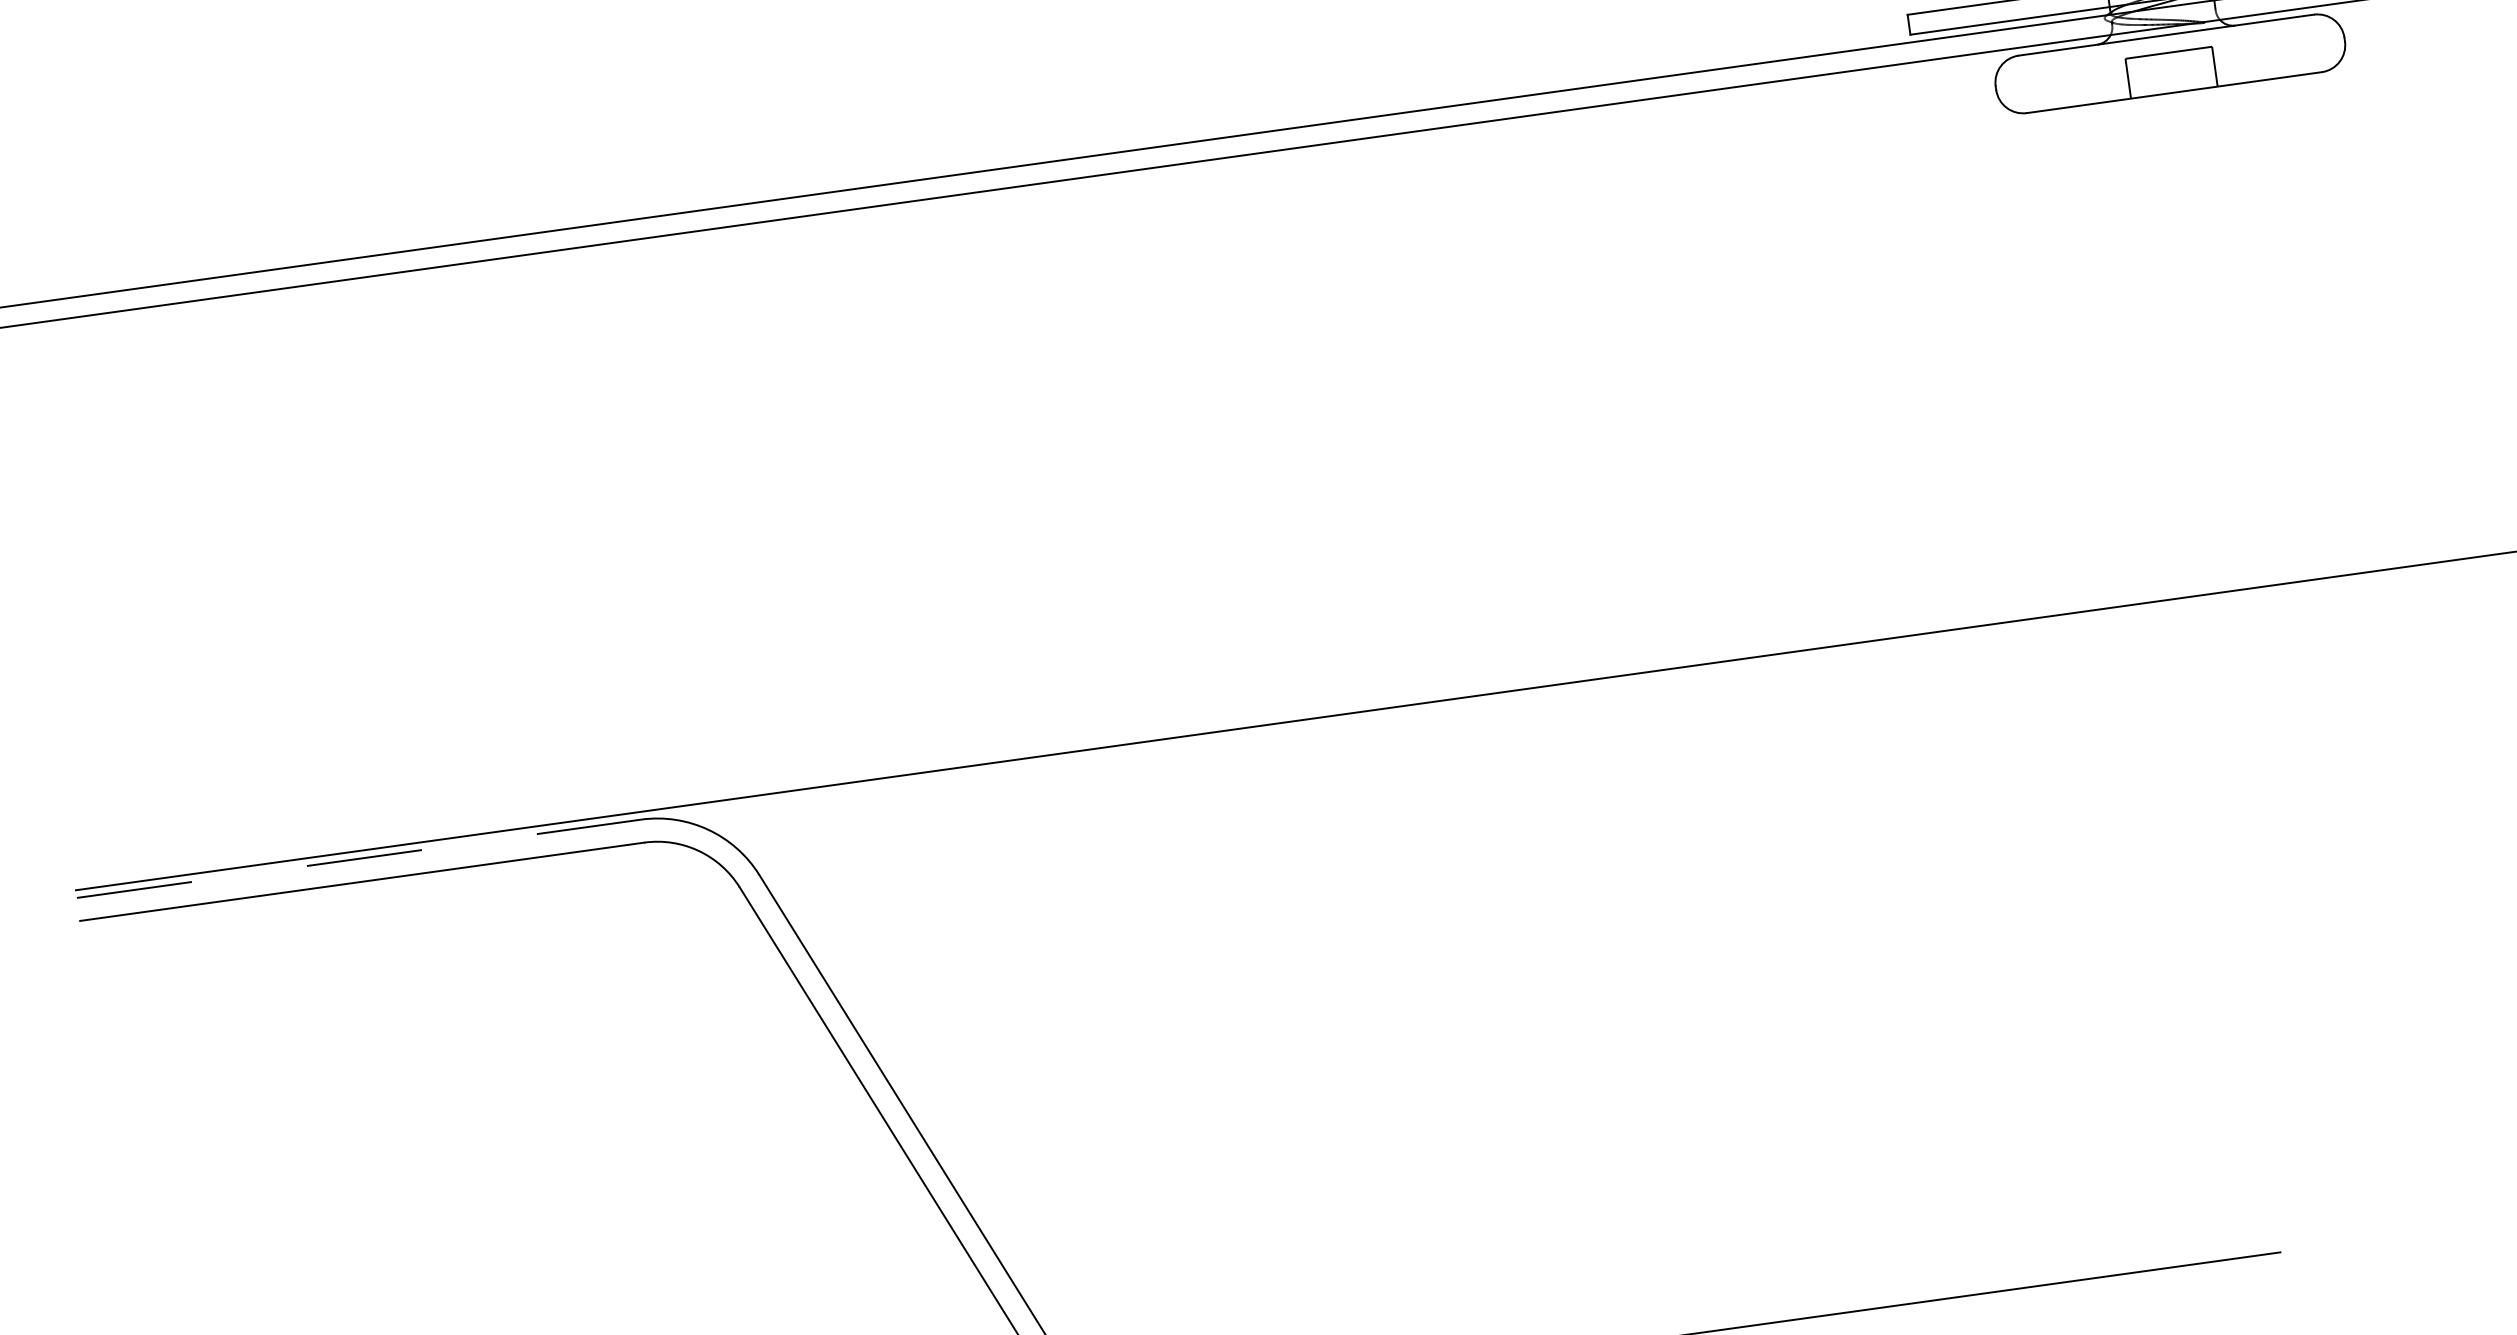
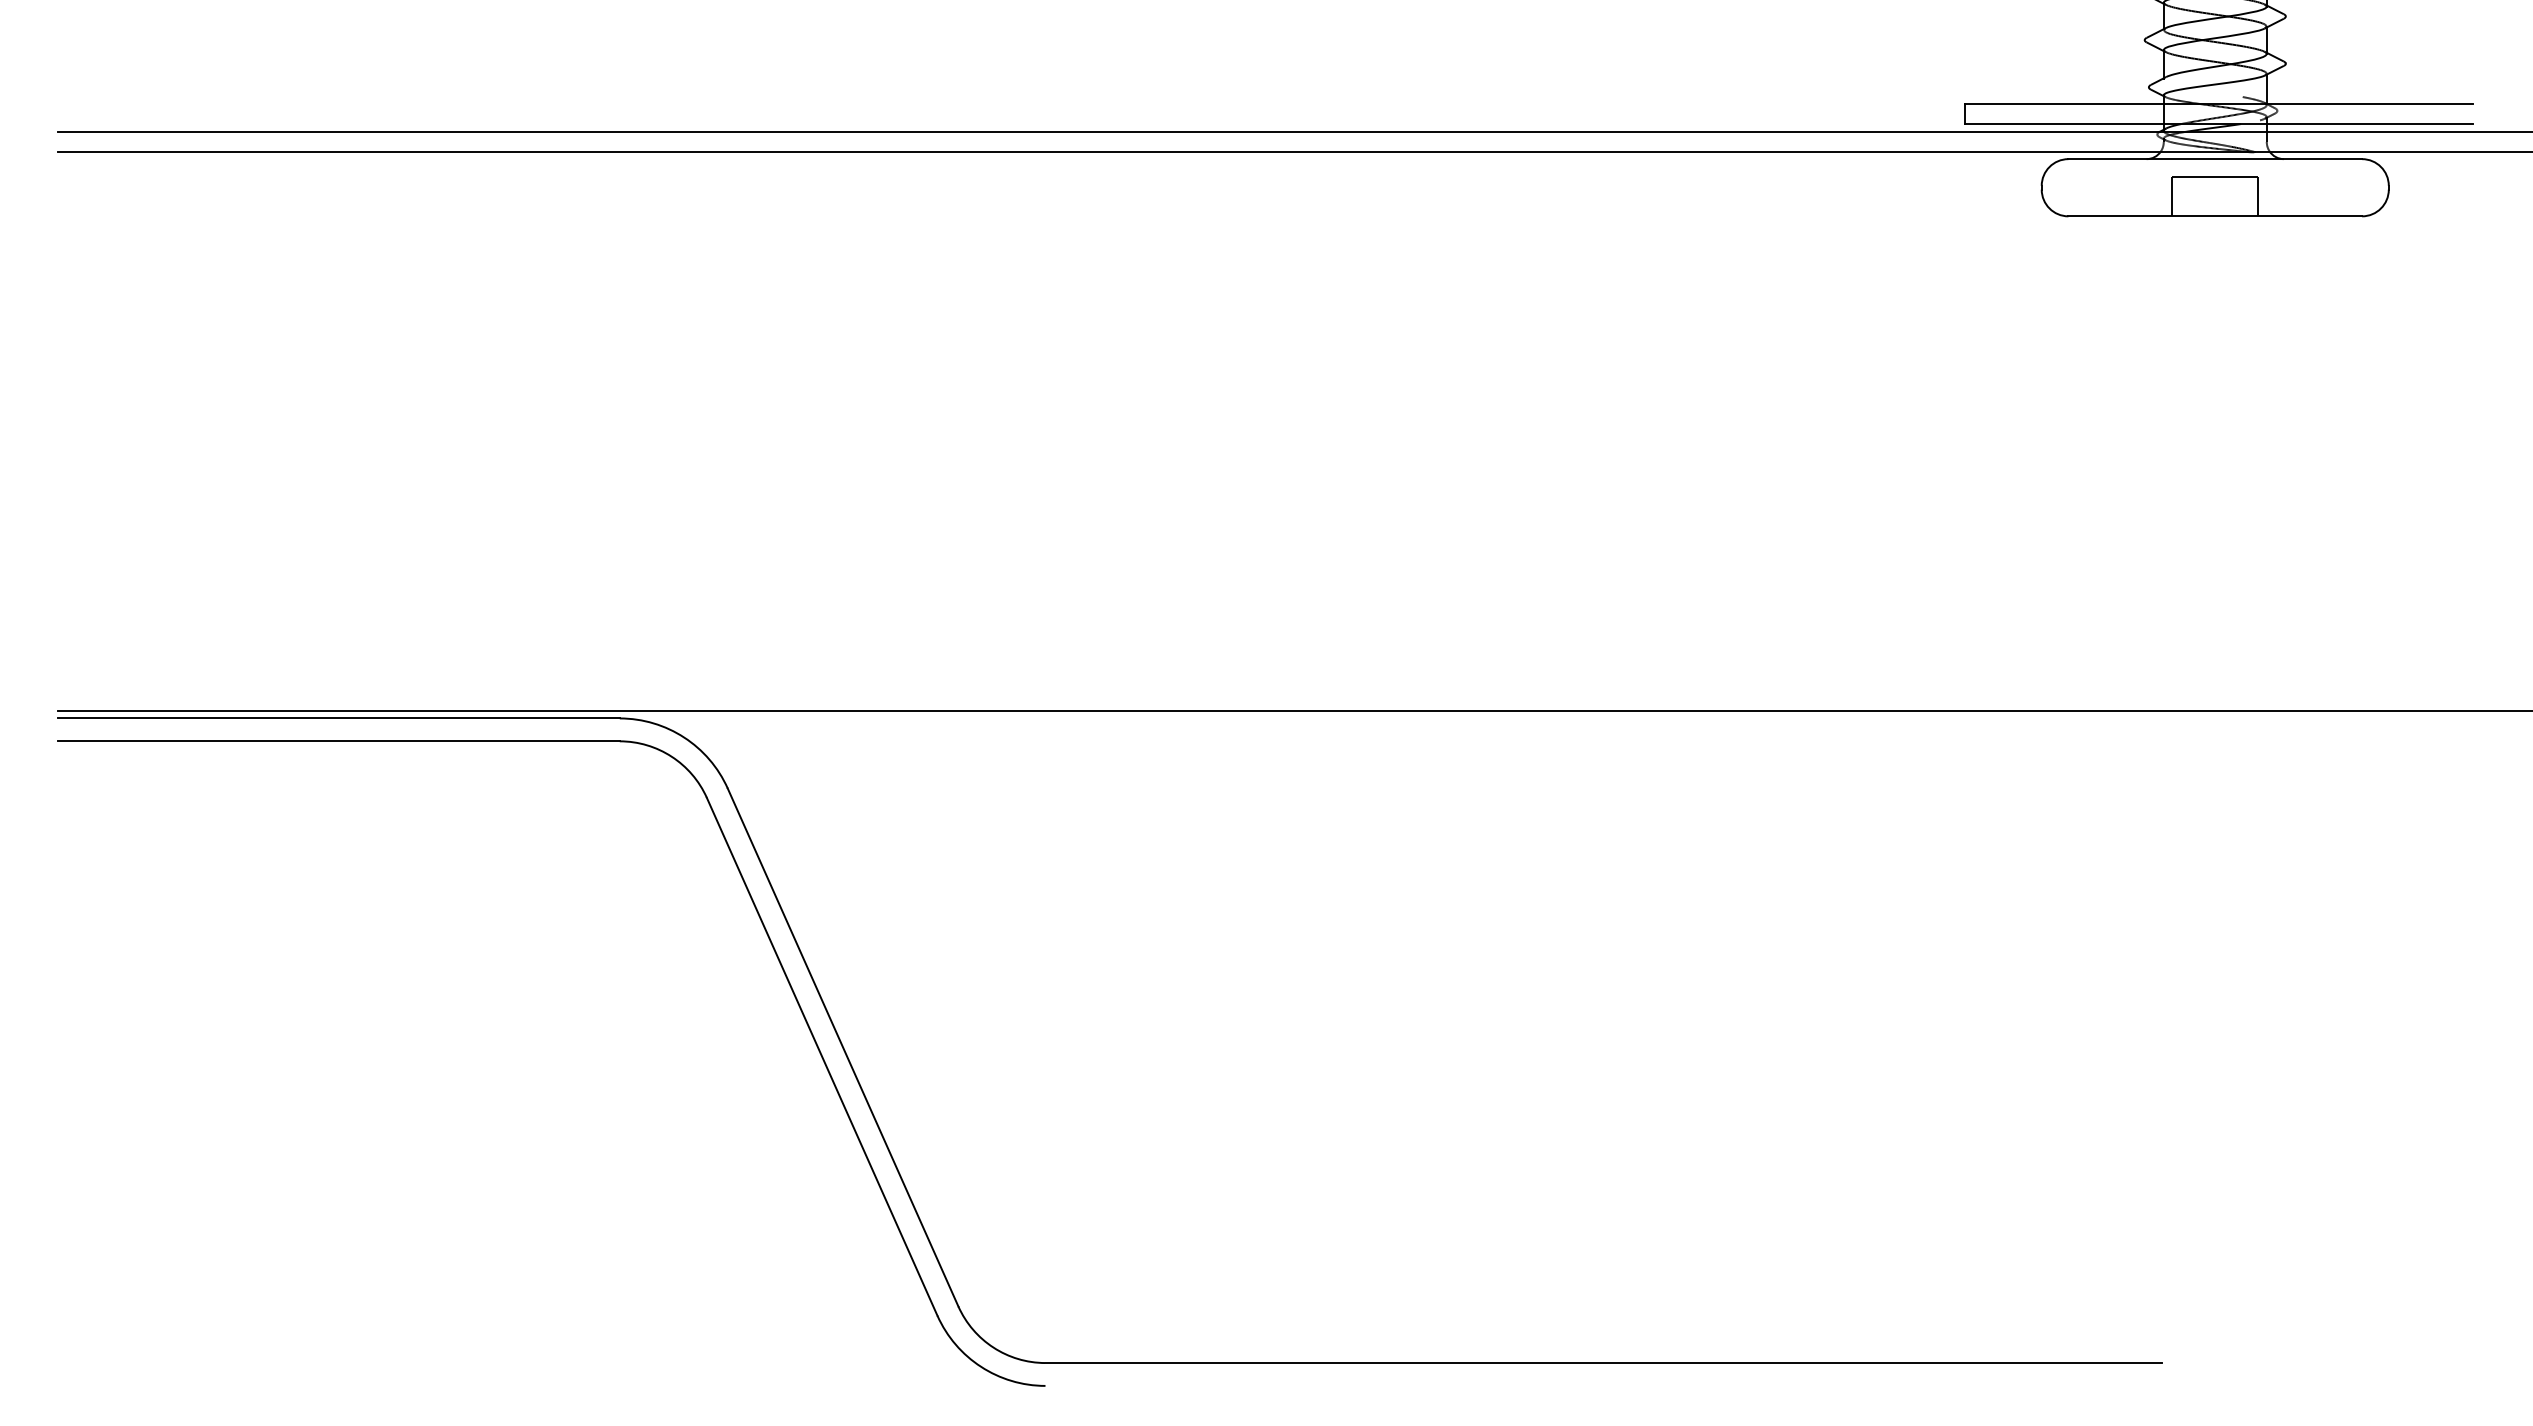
line: (359, 858) -> (339, 718), dashed -> solid

